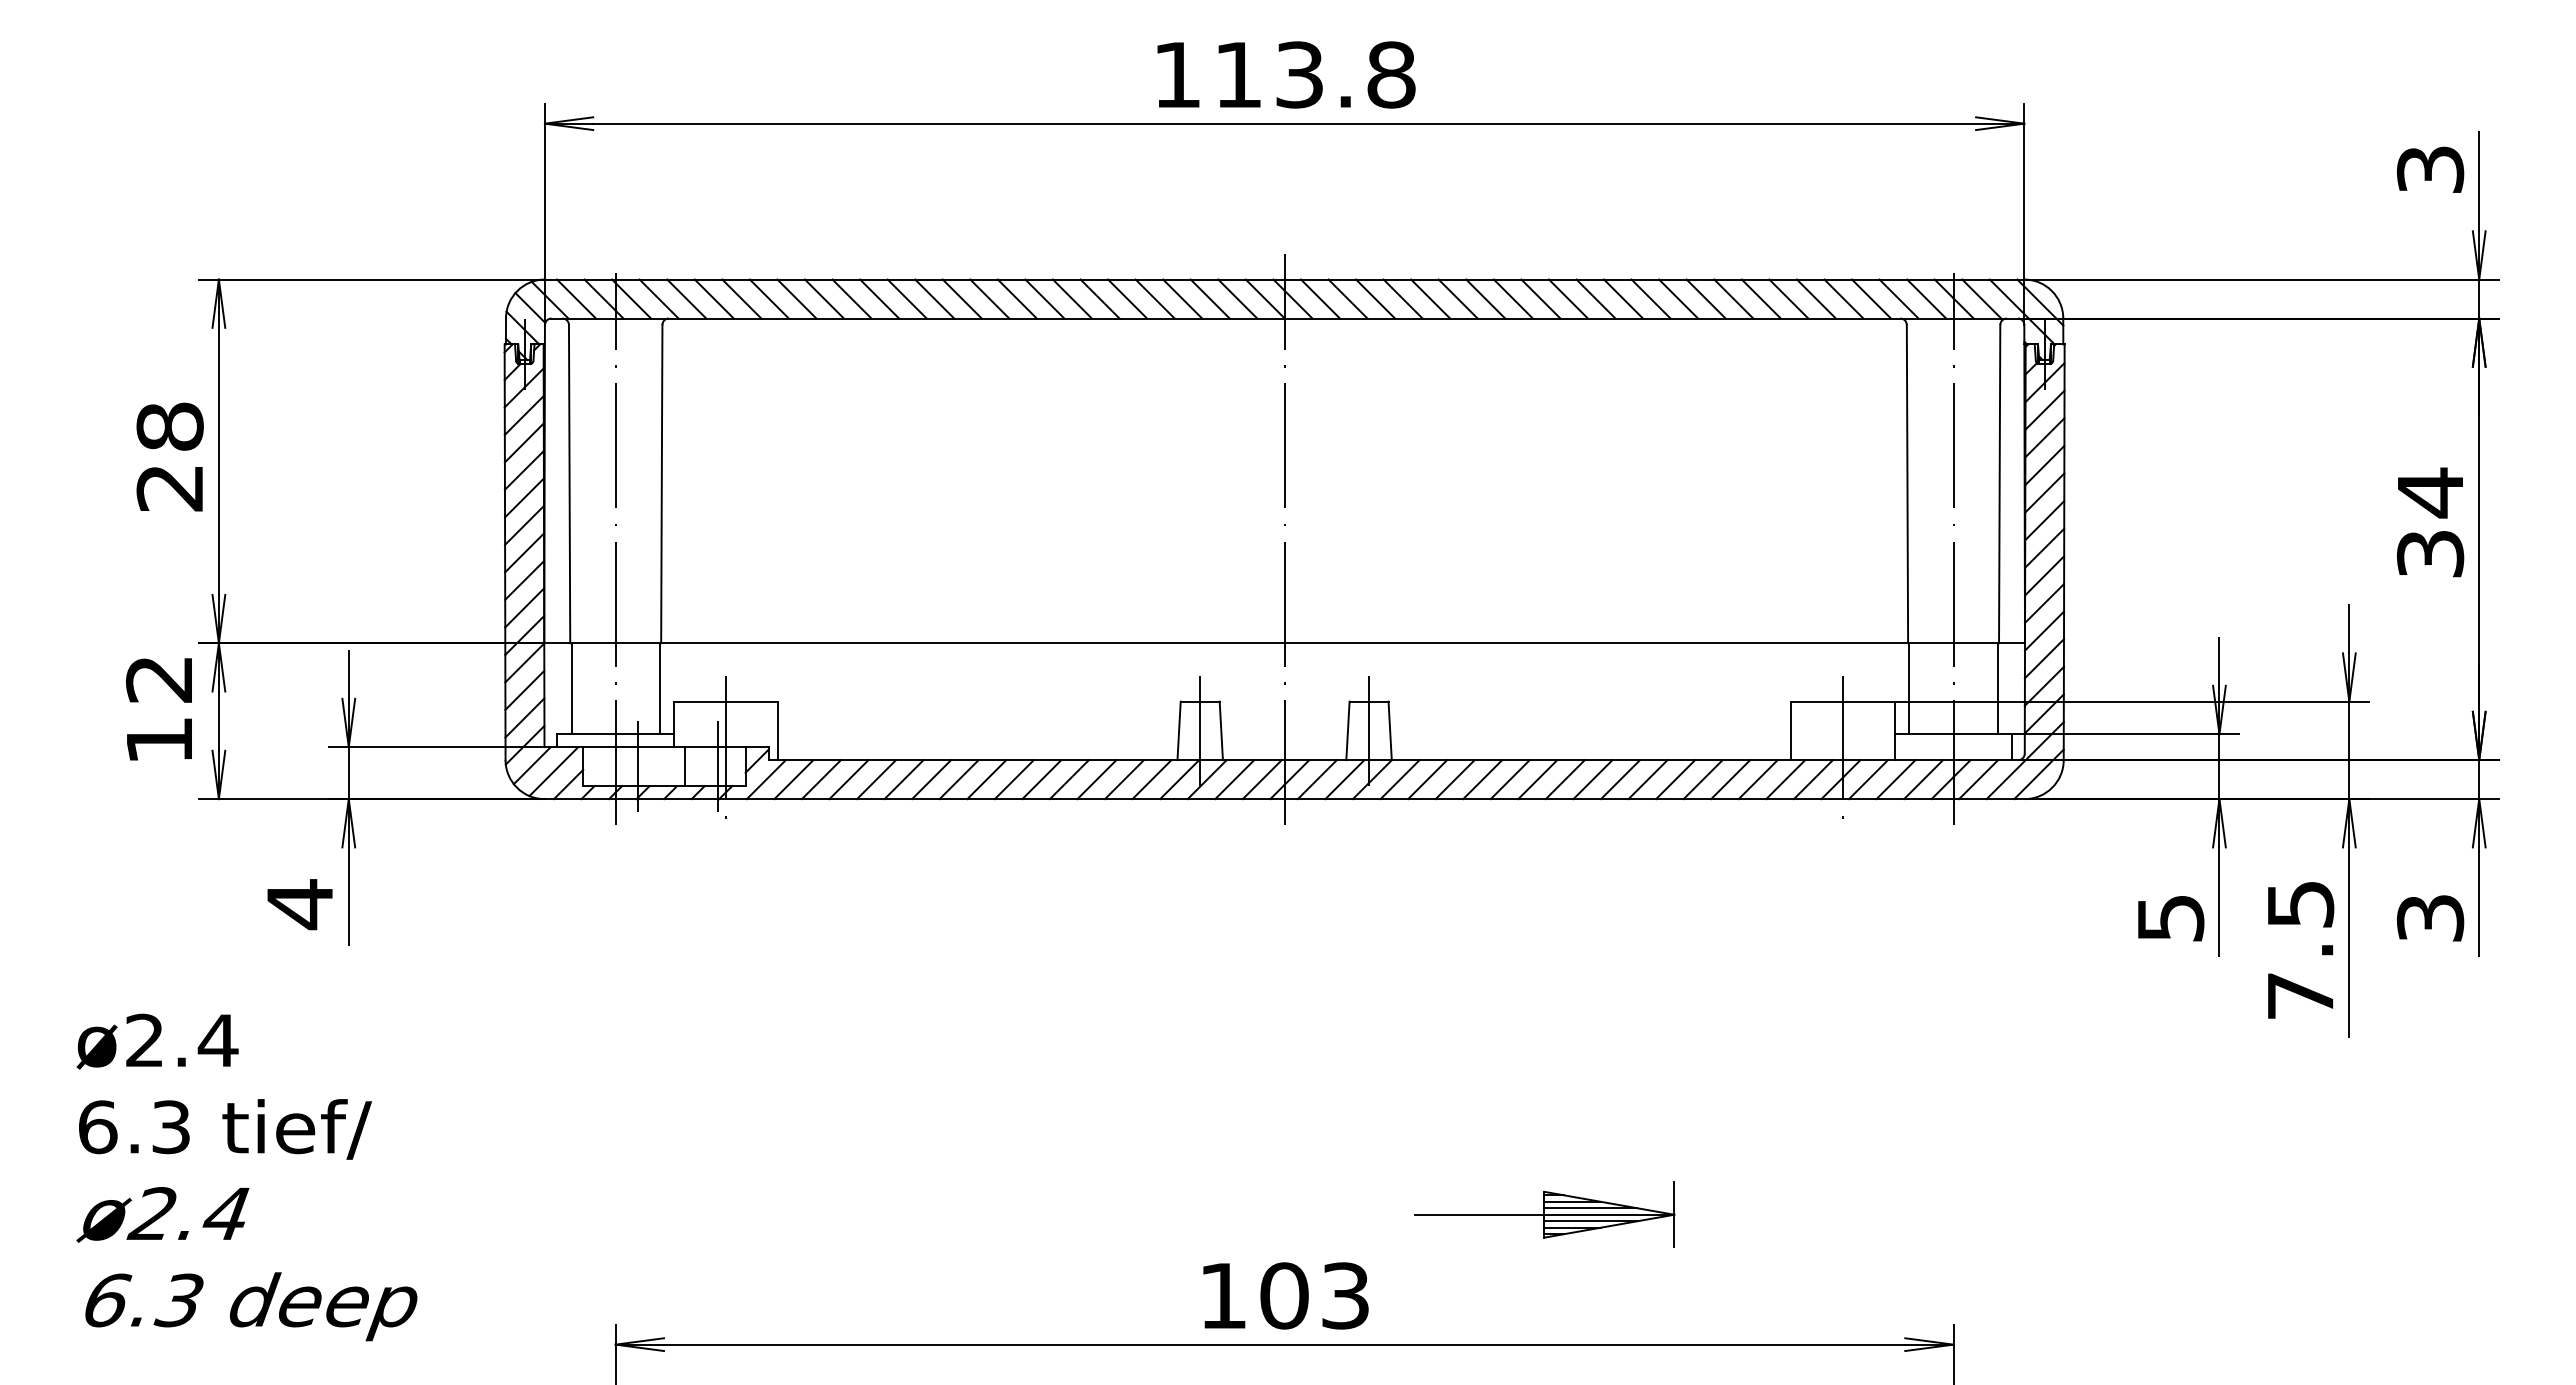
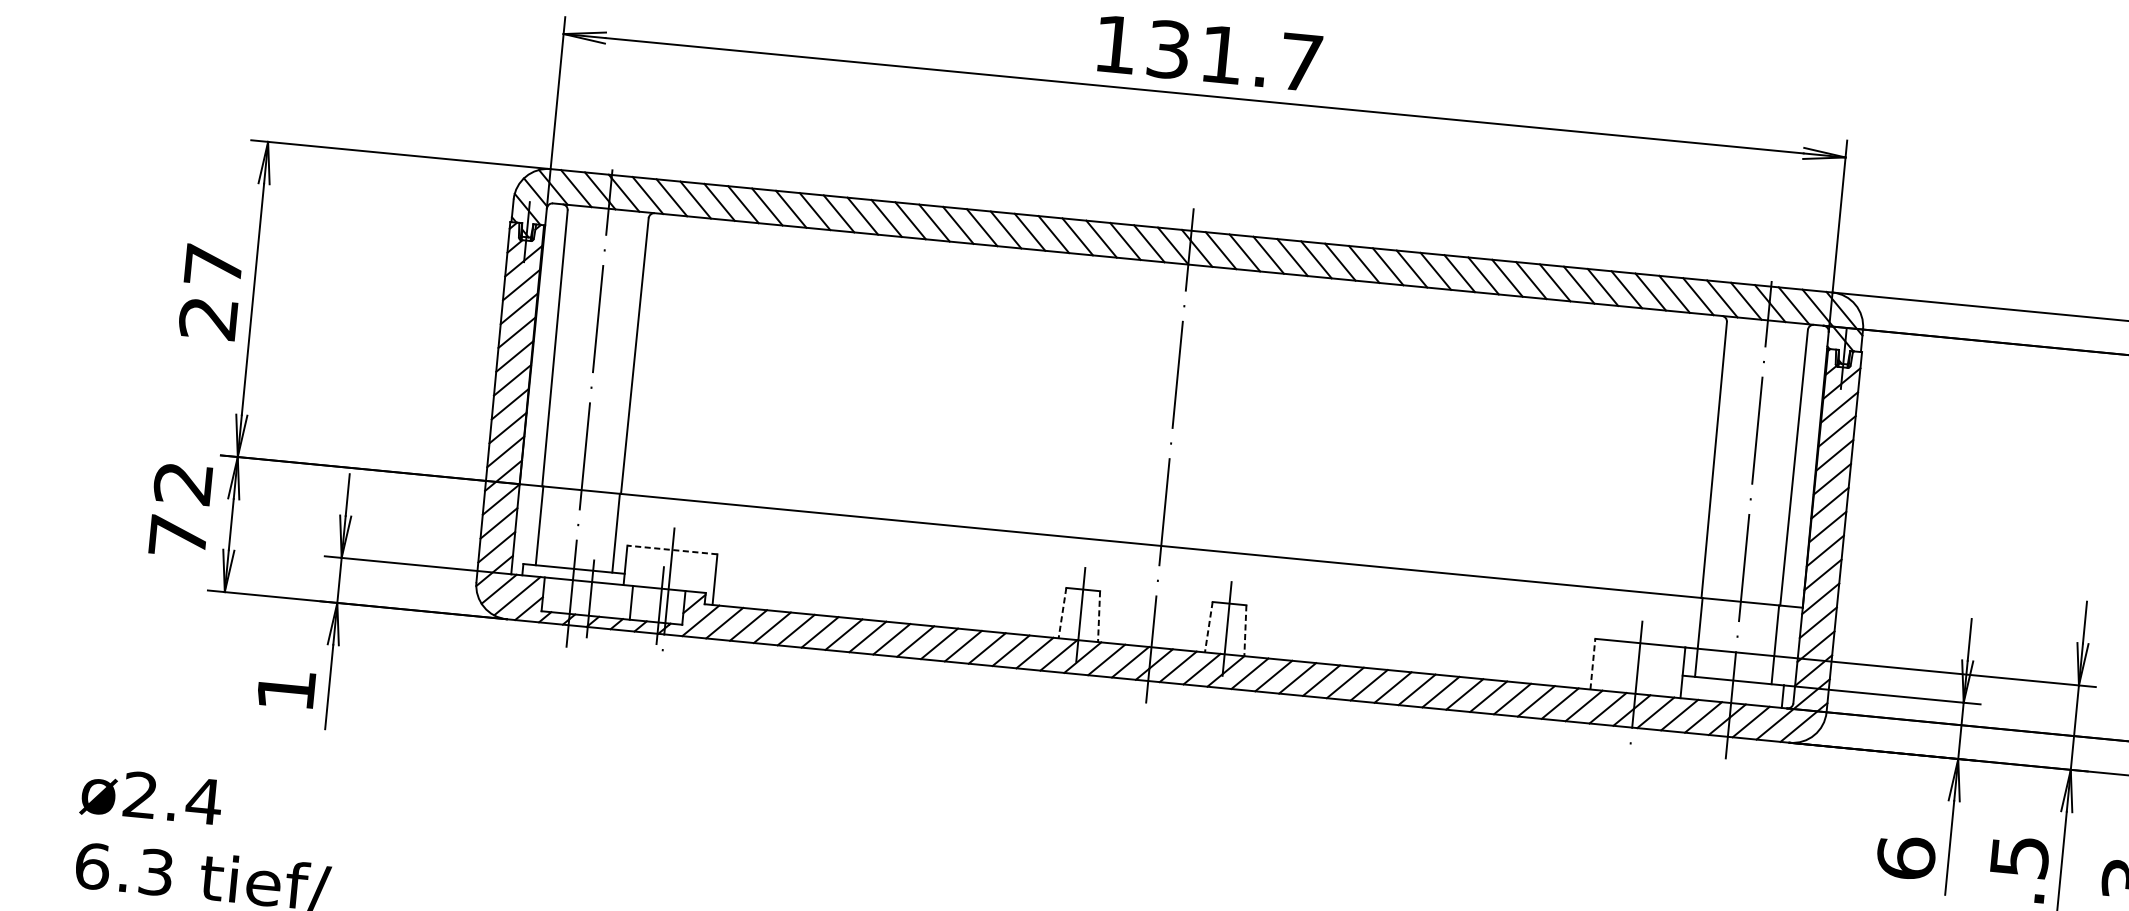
text: (1315, 74) -> (1235, 55), 113.8 -> 131.7
text: (169, 426) -> (213, 265), 28 -> 27
line: (726, 701) -> (672, 549), solid -> dashed
line: (1791, 730) -> (1593, 663), solid -> dashed
line: (1179, 731) -> (1062, 613), solid -> dashed
line: (1221, 731) -> (1099, 617), solid -> dashed
line: (1347, 731) -> (1208, 627), solid -> dashed
line: (1390, 731) -> (1245, 631), solid -> dashed
text: (159, 740) -> (178, 536), 12 -> 72
text: (299, 904) -> (285, 690), 4 -> 1
text: (2170, 917) -> (1905, 857), 5 -> 6

